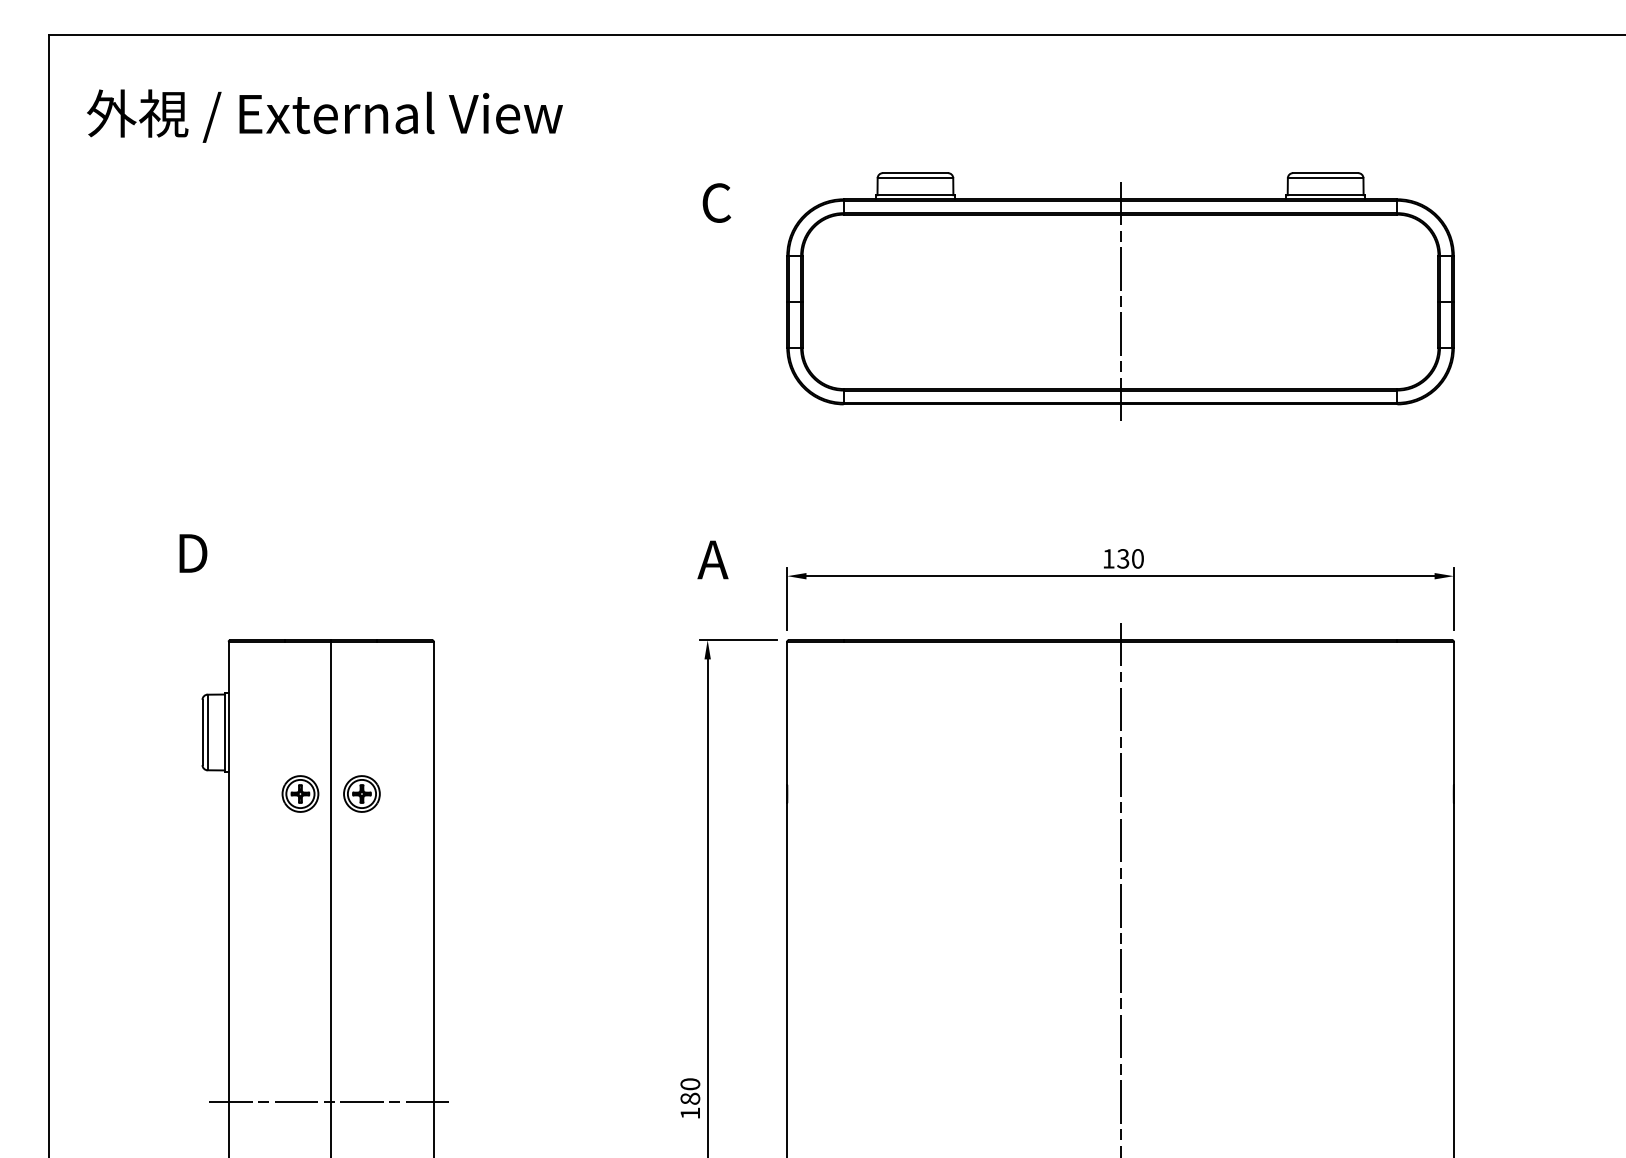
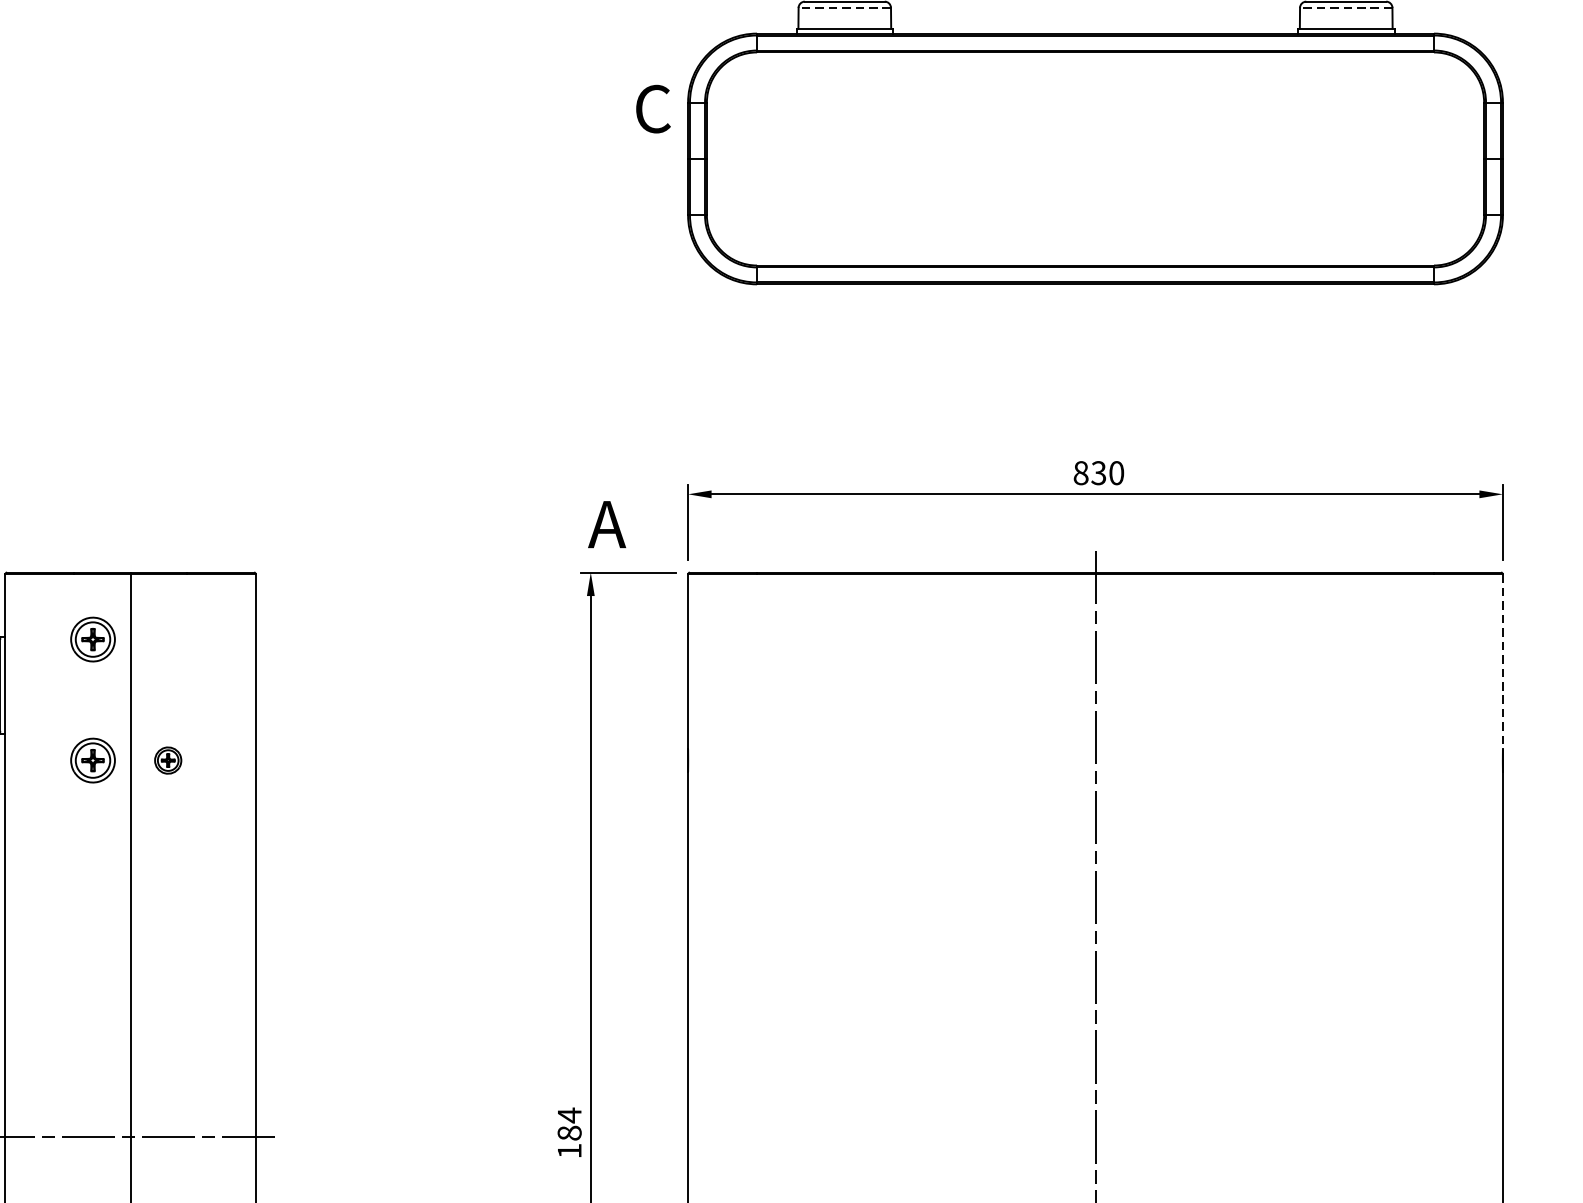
line: (915, 178) -> (844, 8), solid -> dashed
line: (1325, 178) -> (1346, 8), solid -> dashed
text: (716, 202) -> (652, 108), moved
line: (1120, 301) -> (1095, 158), removed
text: (1108, 558) -> (1080, 472), 130 -> 830
text: (712, 559) -> (606, 524), moved
part: (300, 694) -> (93, 638), added
line: (1453, 713) -> (1502, 662), solid -> dashed
part: (361, 793) -> (167, 759), size x0.6
text: (690, 1083) -> (569, 1114), 180 -> 184

